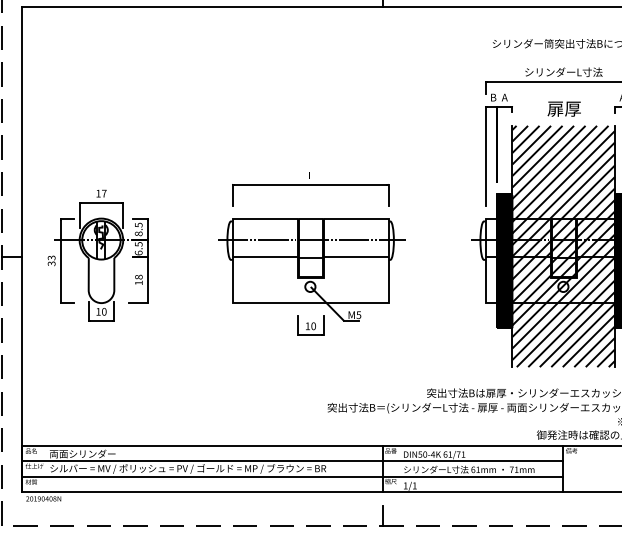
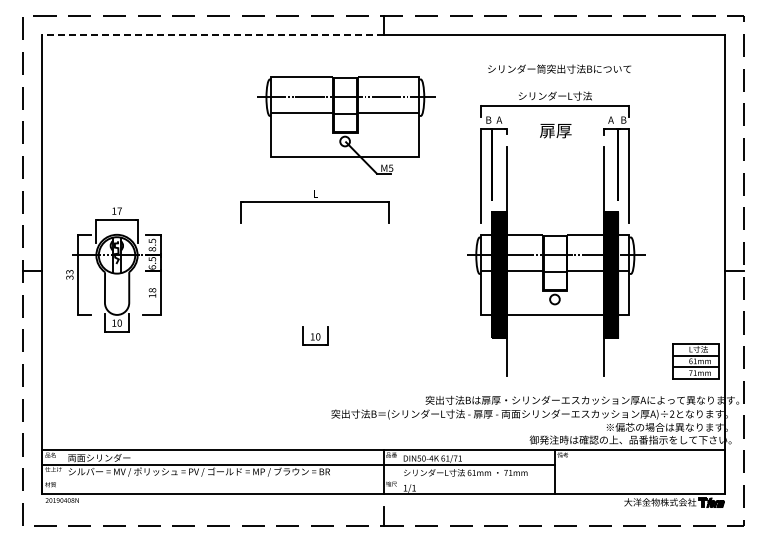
line: (202, 7) -> (212, 34), solid -> dashed
hatch: (562, 245) -> (554, 260), removed
part: (311, 269) -> (346, 125), moved
line: (291, 476) -> (297, 479), removed

